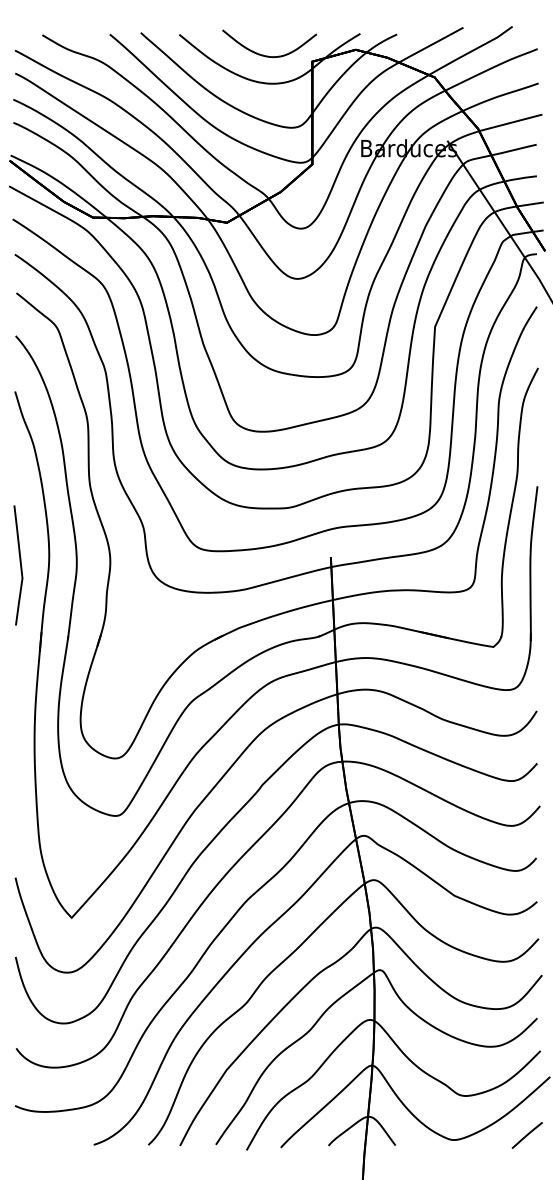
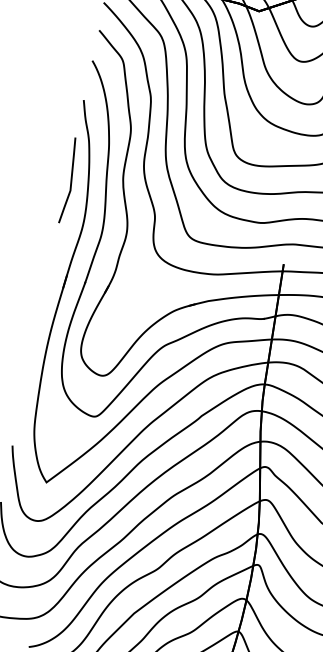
line: (20, 565) -> (70, 181), moved

